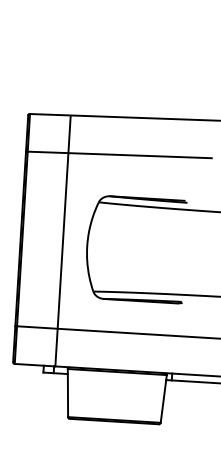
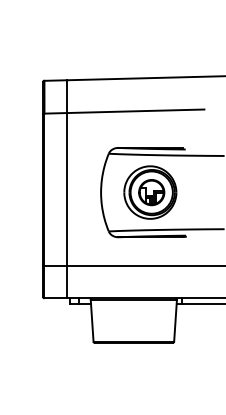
line: (62, 241) -> (66, 189), moved
part: (144, 249) -> (150, 192), added

